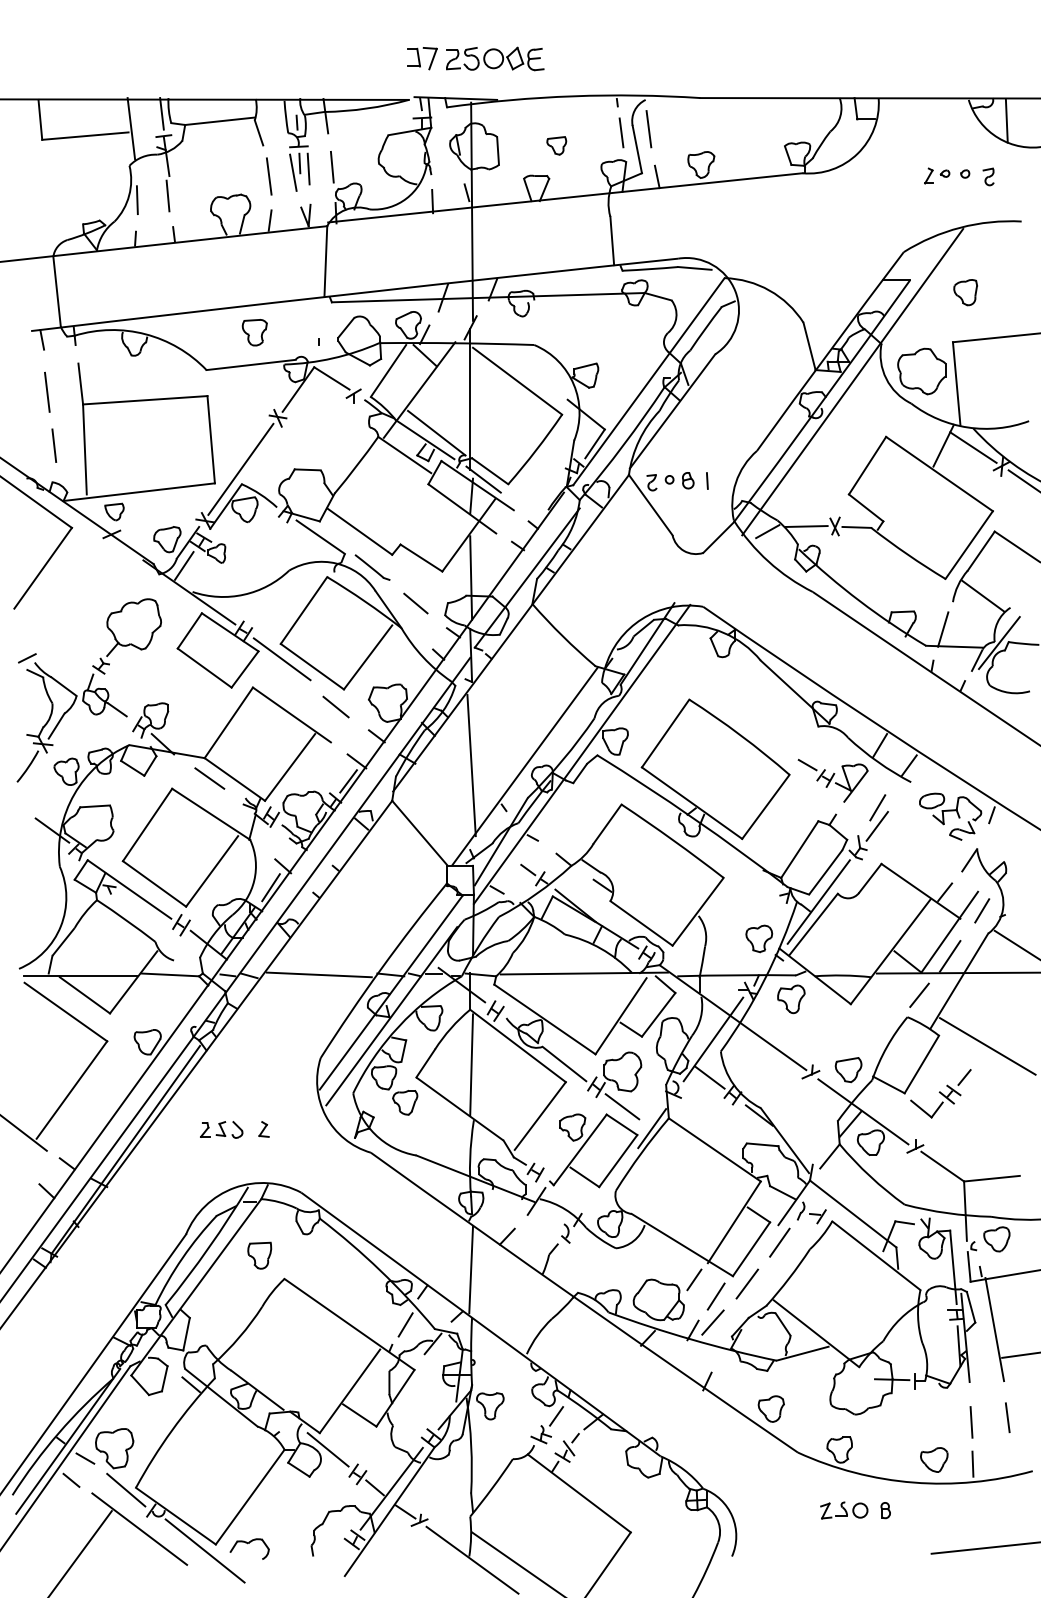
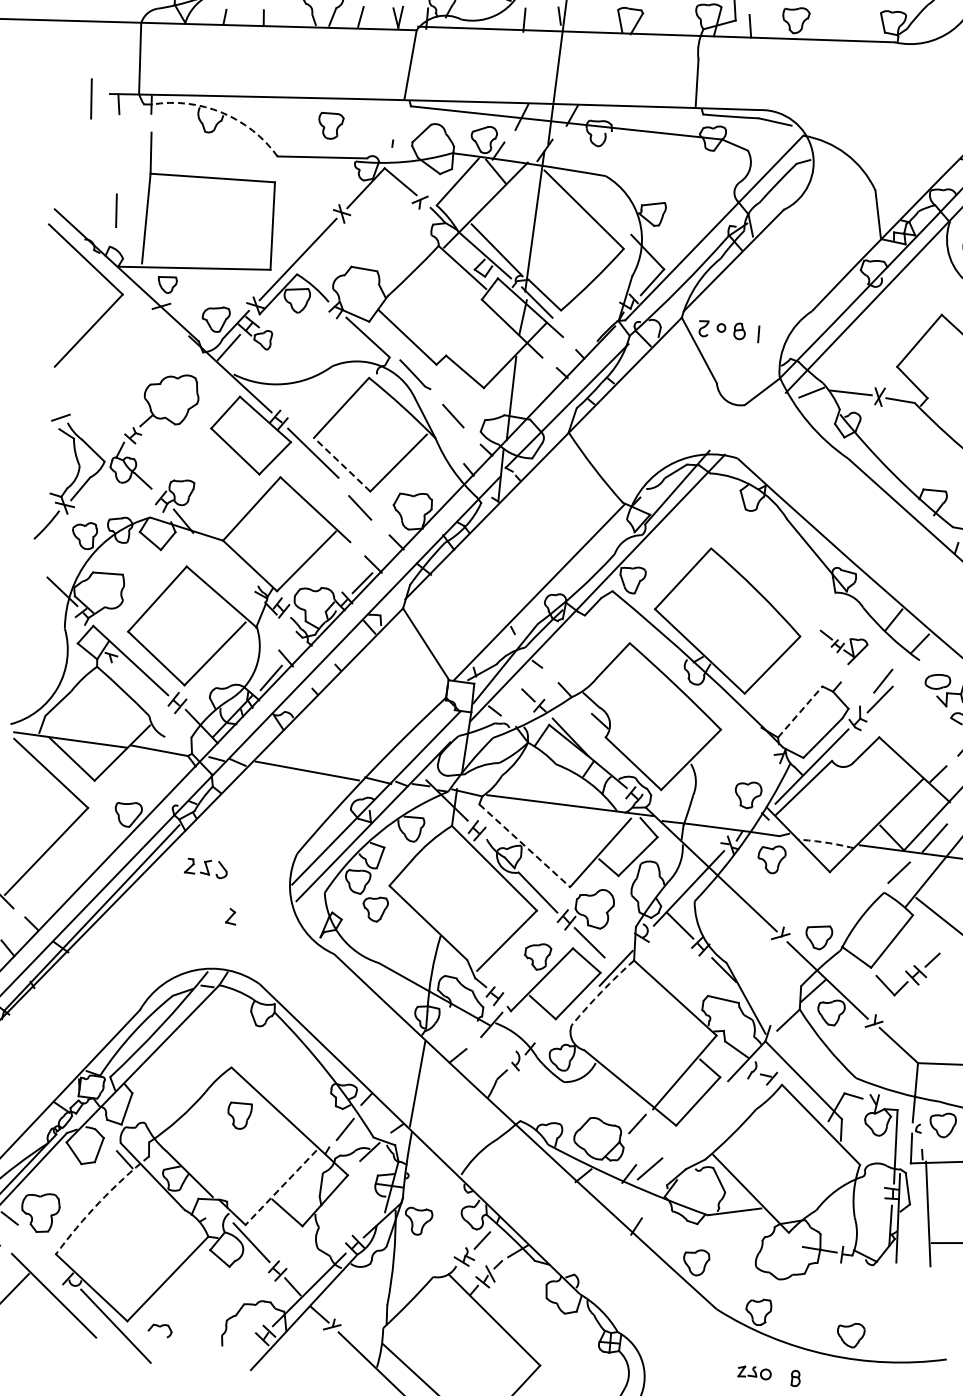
arc: (145, 334) -> (221, 112), solid -> dashed
line: (47, 391) -> (91, 98), moved
line: (312, 666) -> (342, 464), solid -> dashed
line: (471, 765) -> (486, 584), removed
line: (209, 778) -> (225, 561), removed
part: (832, 780) -> (842, 648), size x0.7
line: (799, 849) -> (799, 711), solid -> dashed
arc: (842, 975) -> (825, 842), solid -> dashed
line: (545, 1019) -> (525, 845), solid -> dashed
line: (471, 1064) -> (445, 880), removed
part: (221, 1129) -> (206, 867), moved
arc: (641, 1153) -> (602, 991), solid -> dashed
line: (779, 1242) -> (726, 1098), removed
part: (259, 1255) -> (239, 1115), moved
line: (747, 1283) -> (689, 1134), removed
line: (715, 1296) -> (656, 1143), removed
line: (349, 1391) -> (280, 1187), solid -> dashed
line: (1007, 1417) -> (928, 1302), removed
line: (971, 1422) -> (892, 1302), removed
arc: (171, 1430) -> (98, 1202), solid -> dashed
line: (972, 1463) -> (888, 1343), removed
line: (126, 1489) -> (46, 1254), removed
part: (844, 1510) -> (754, 1372), size x0.7
part: (249, 1548) -> (160, 1329), size x0.6

